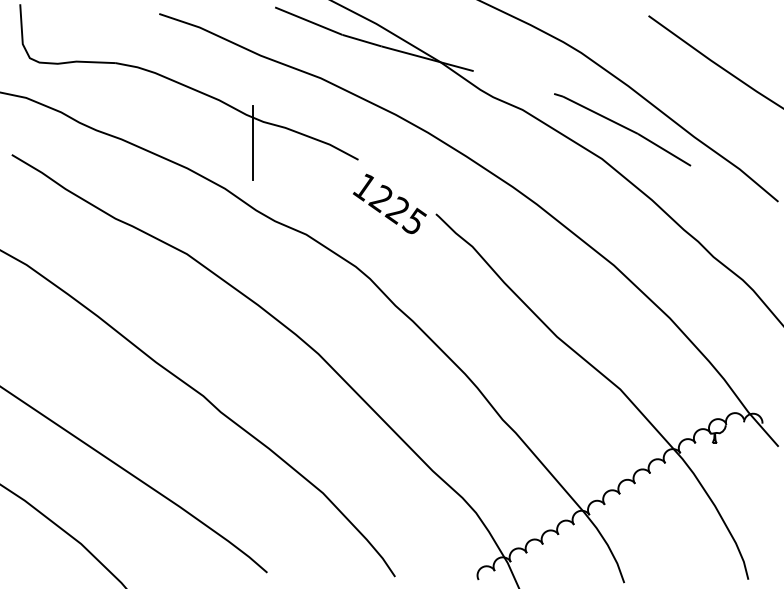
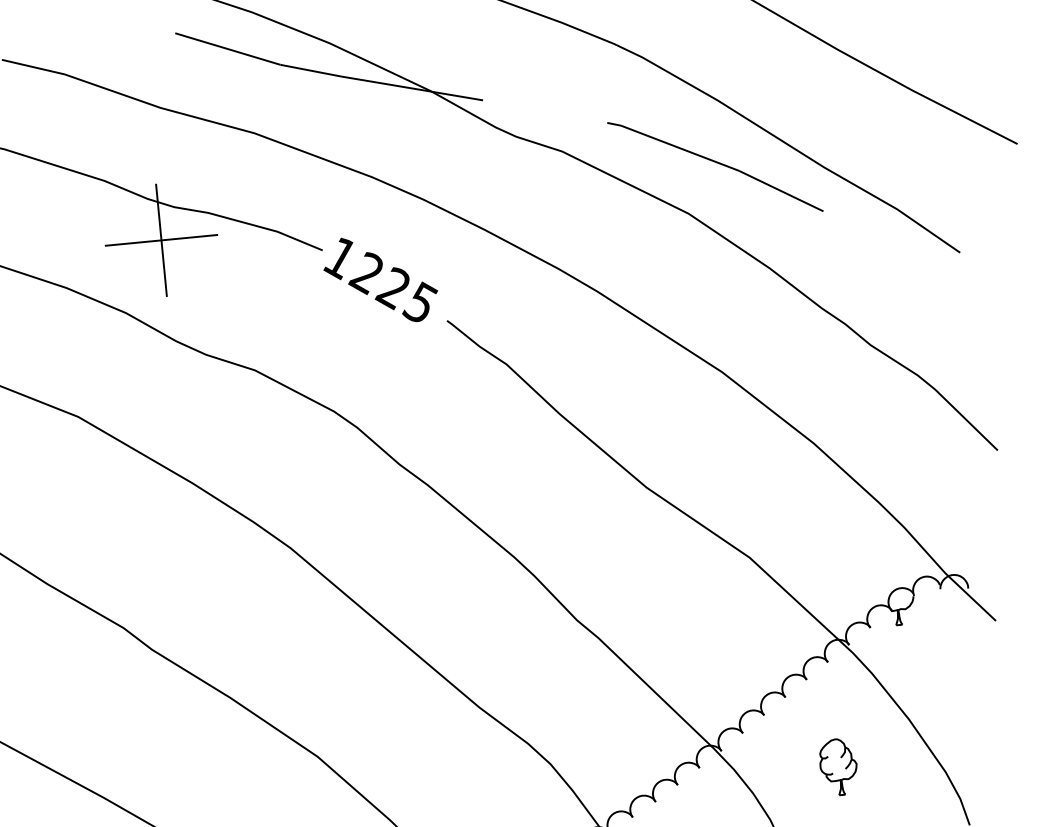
line: (252, 143) -> (160, 241), added
text: (389, 203) -> (380, 279), moved
part: (665, 532) -> (838, 766), added

